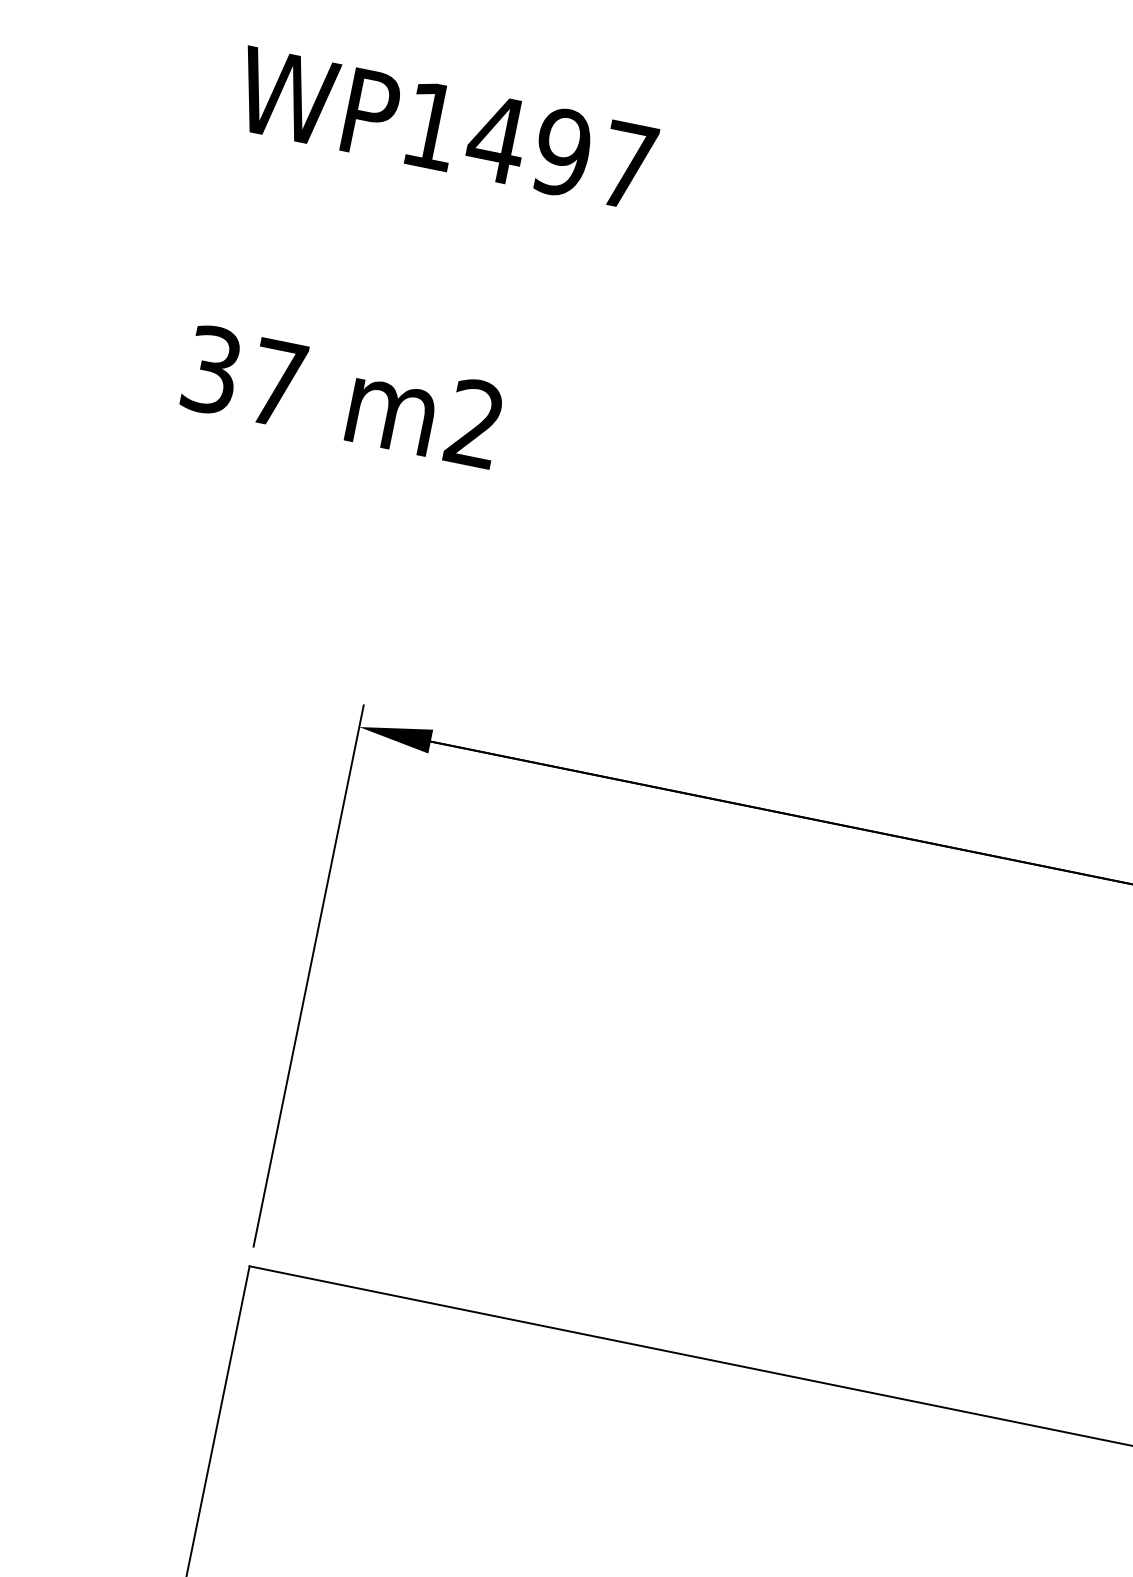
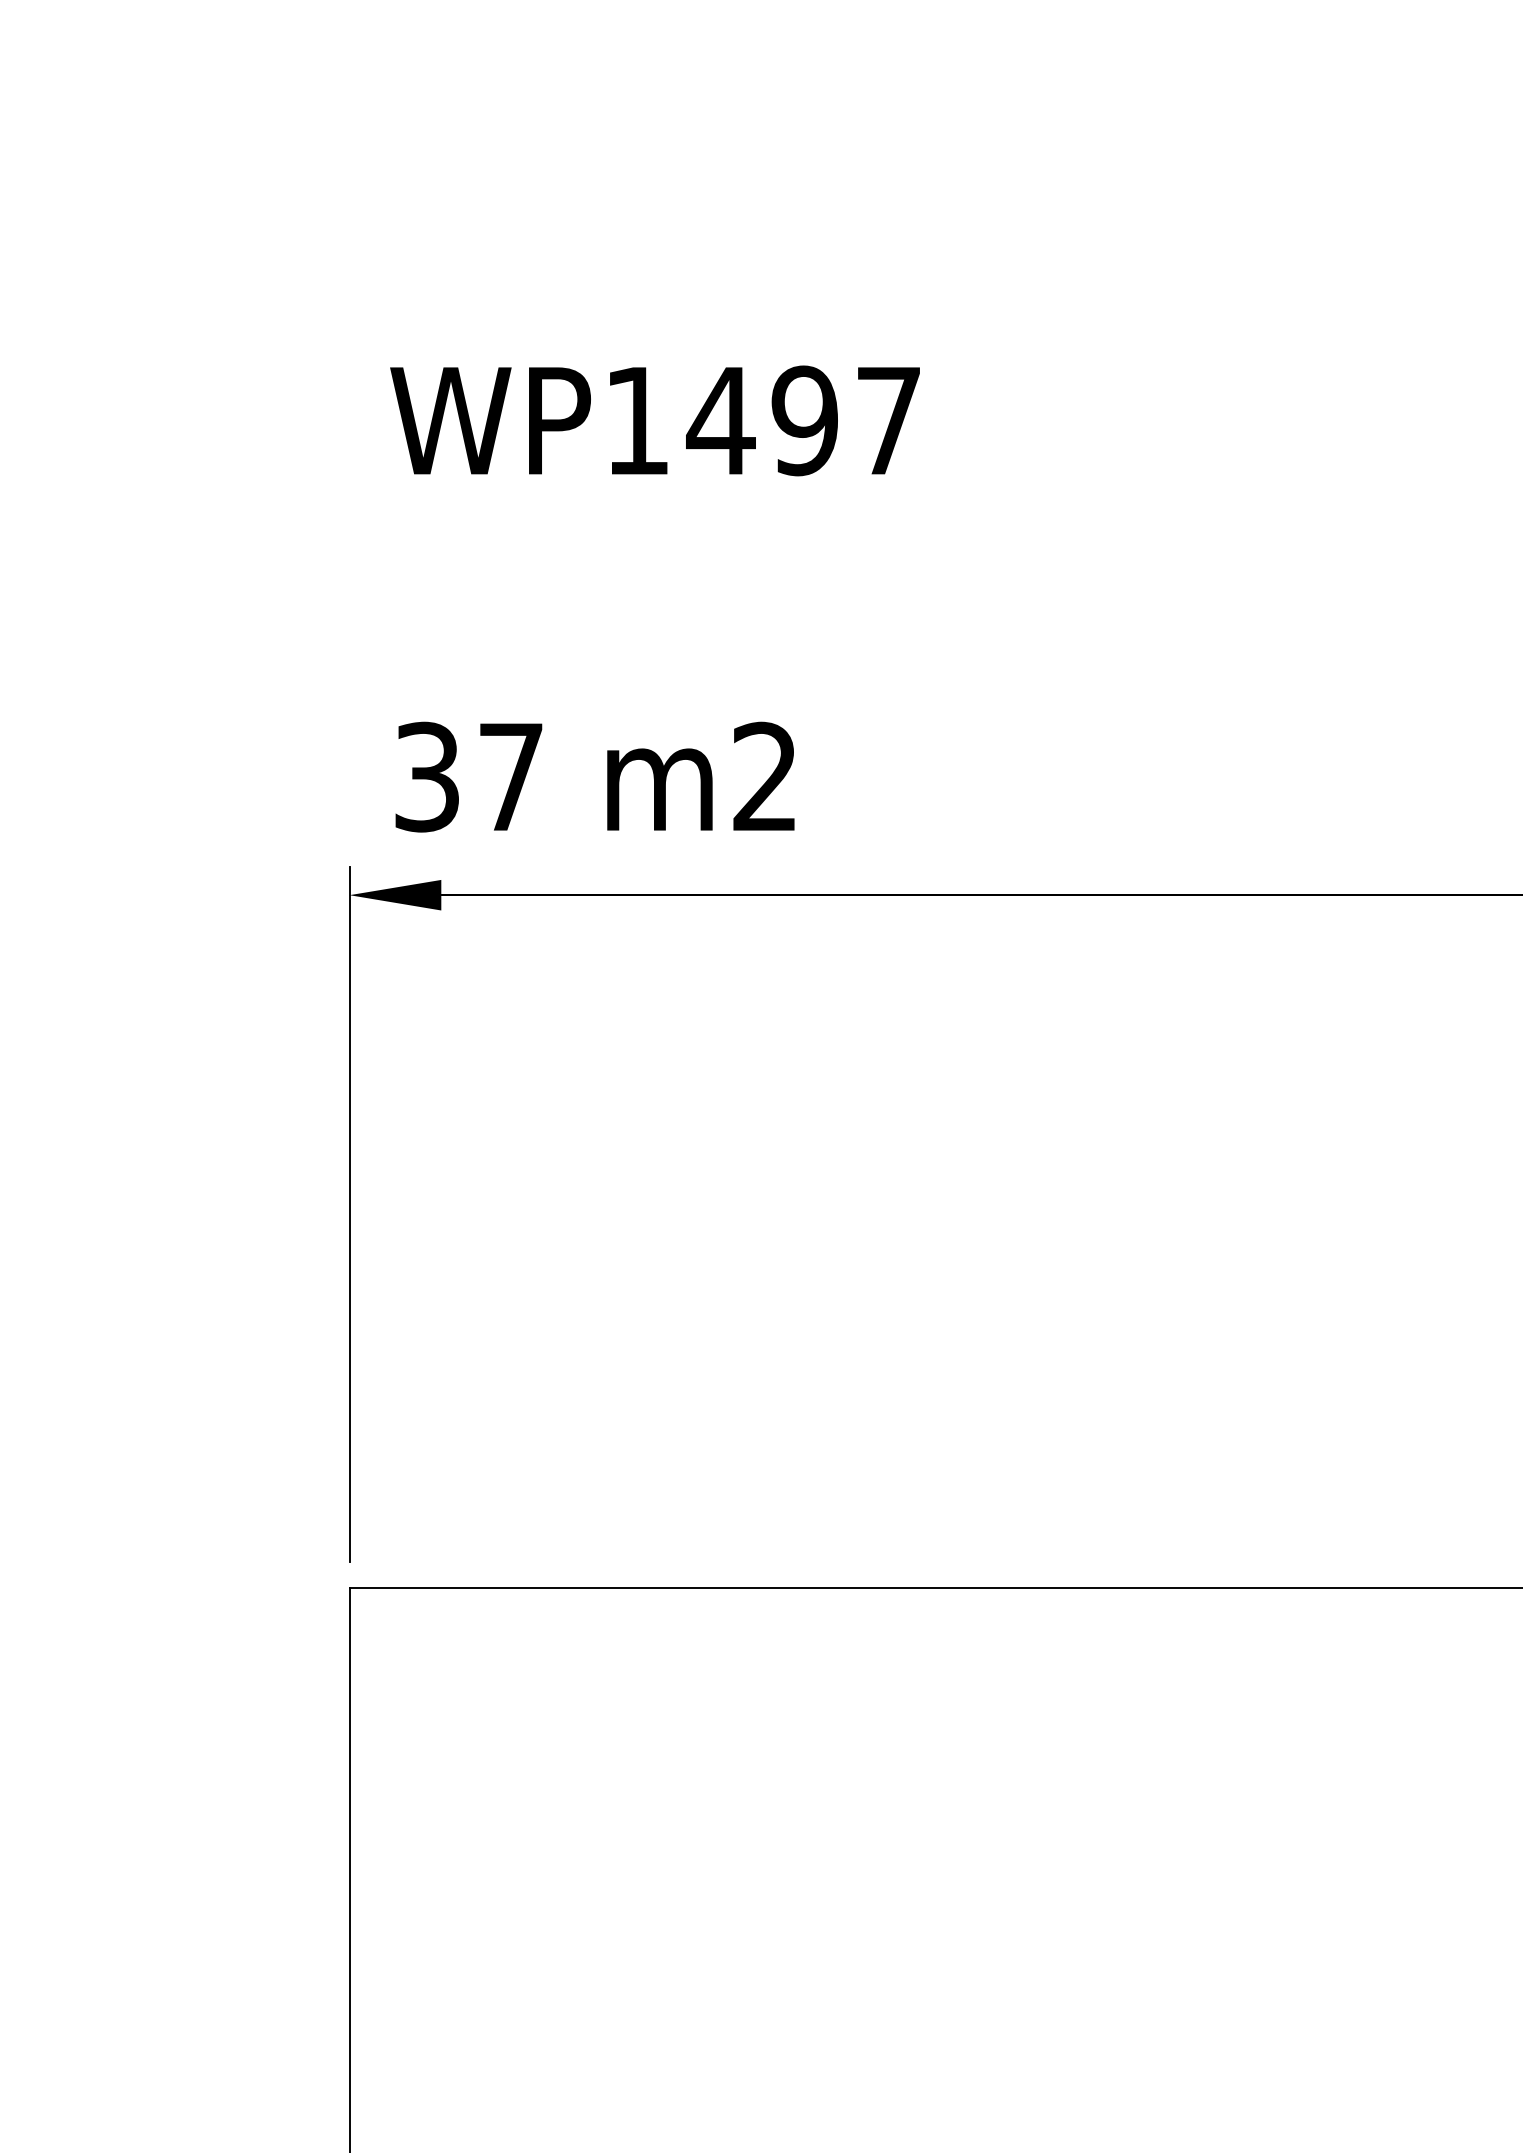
text: (417, 267) -> (654, 598), moved

